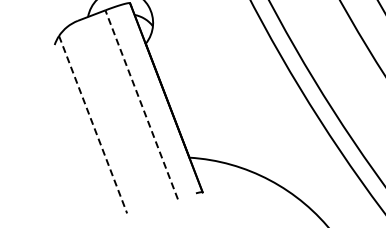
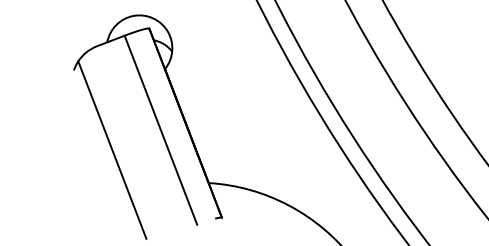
line: (141, 104) -> (160, 129), dashed -> solid
line: (93, 125) -> (112, 150), dashed -> solid

